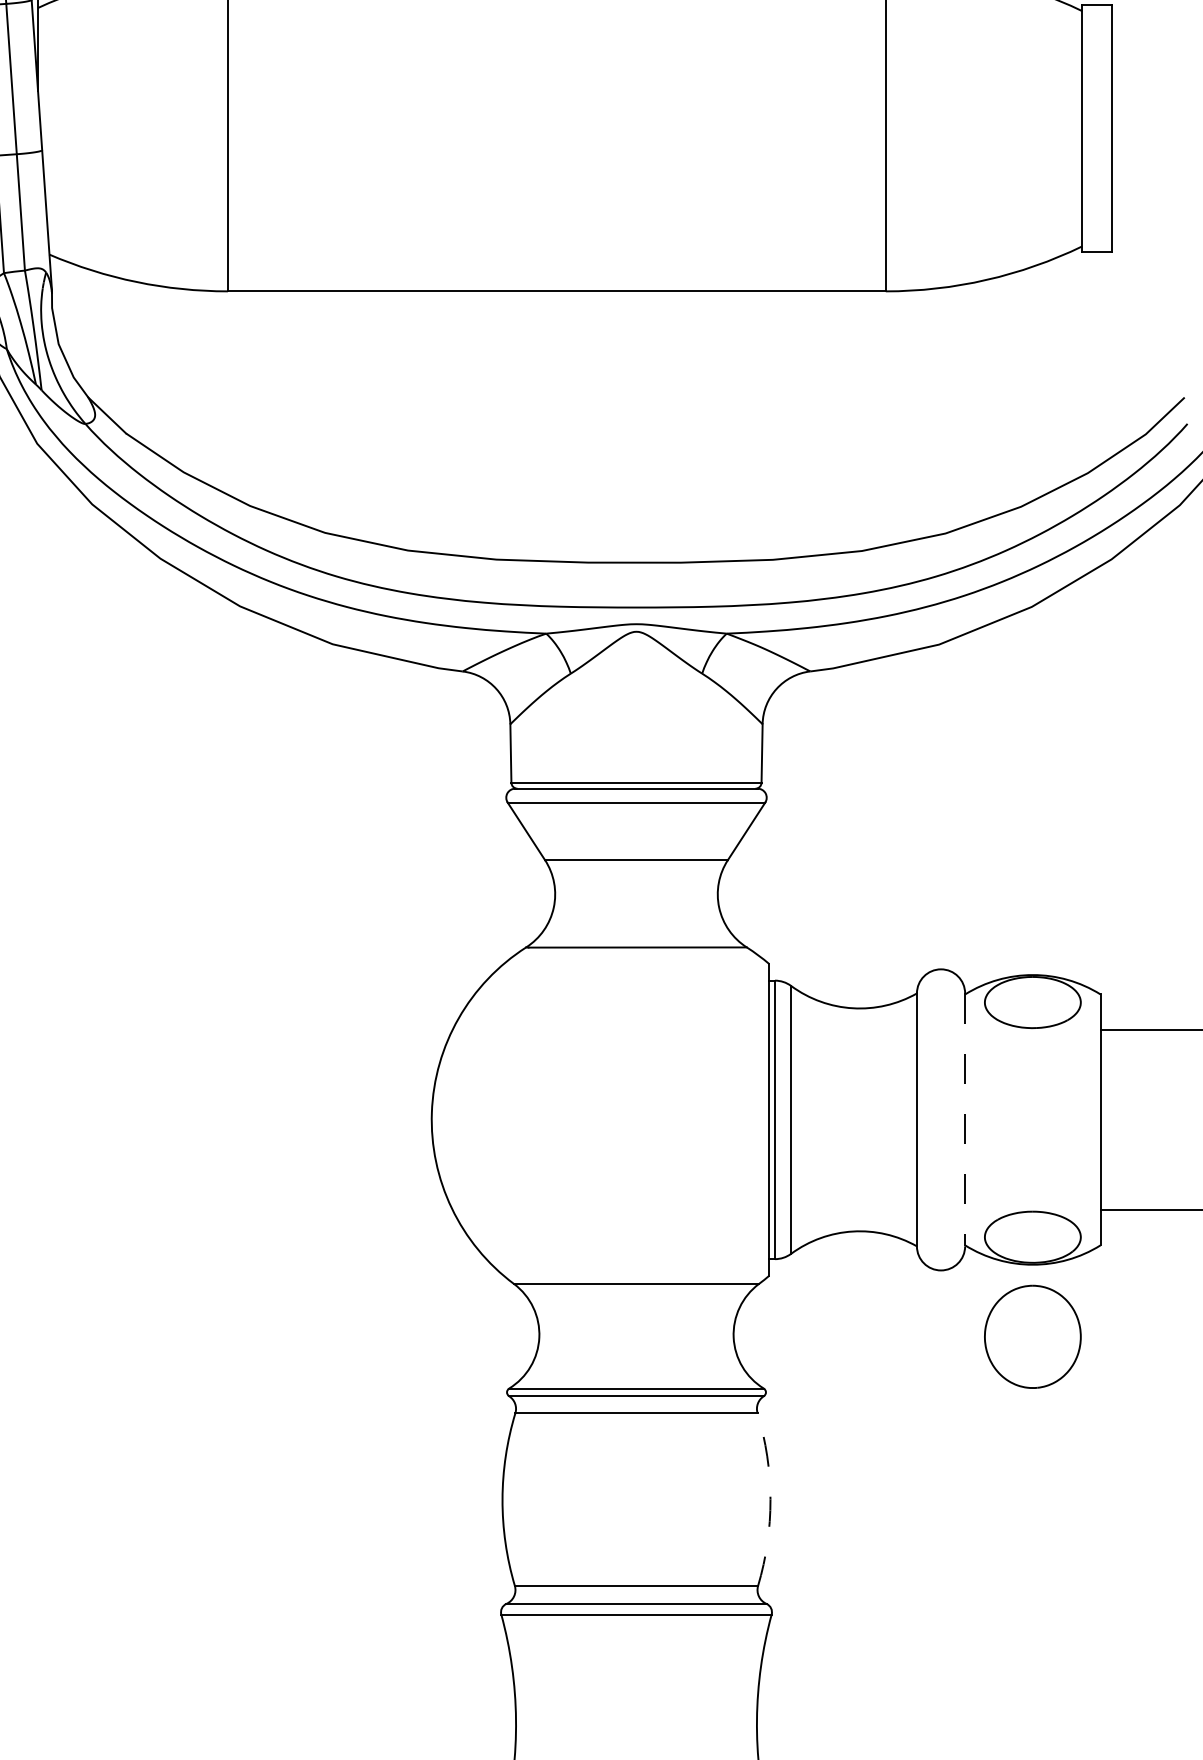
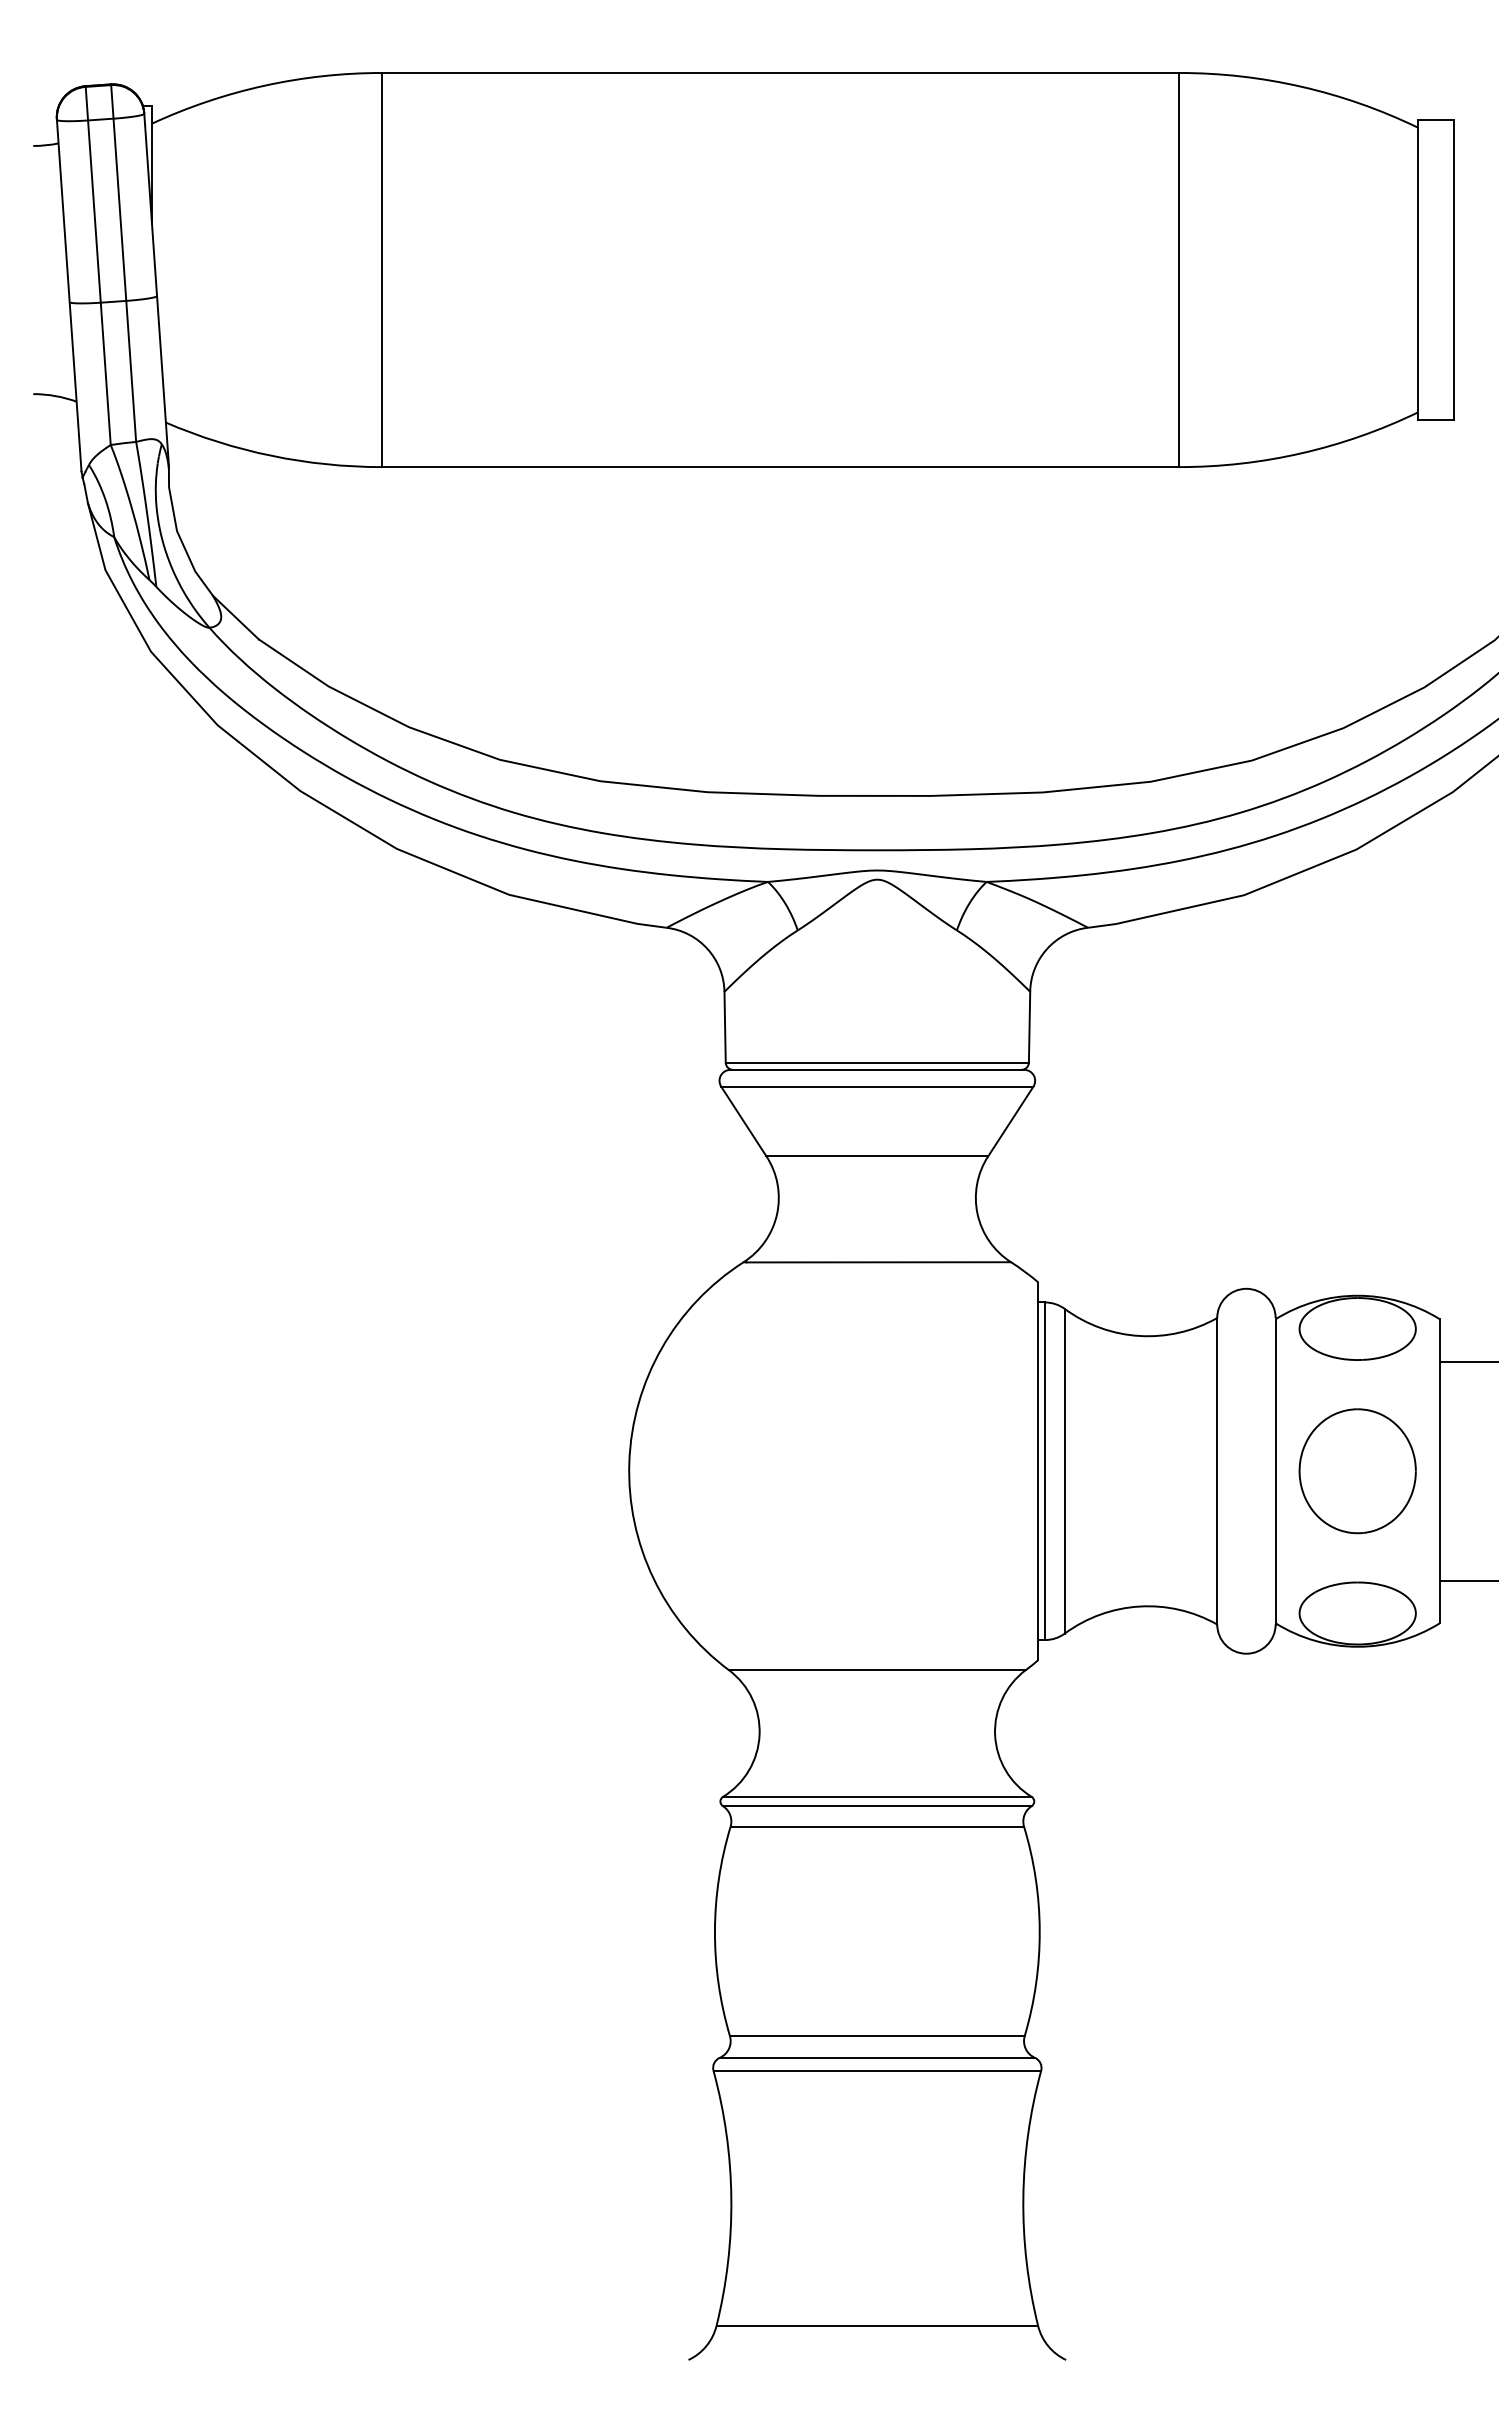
line: (965, 1120) -> (1275, 1471), dashed -> solid
part: (1032, 1337) -> (1357, 1471), moved
arc: (770, 1499) -> (1039, 1931), dashed -> solid

